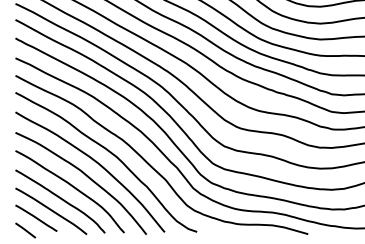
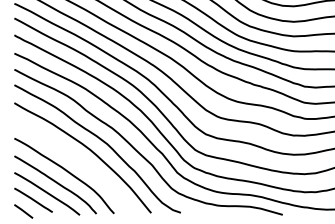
curve: (86, 176) -> (79, 161), removed

